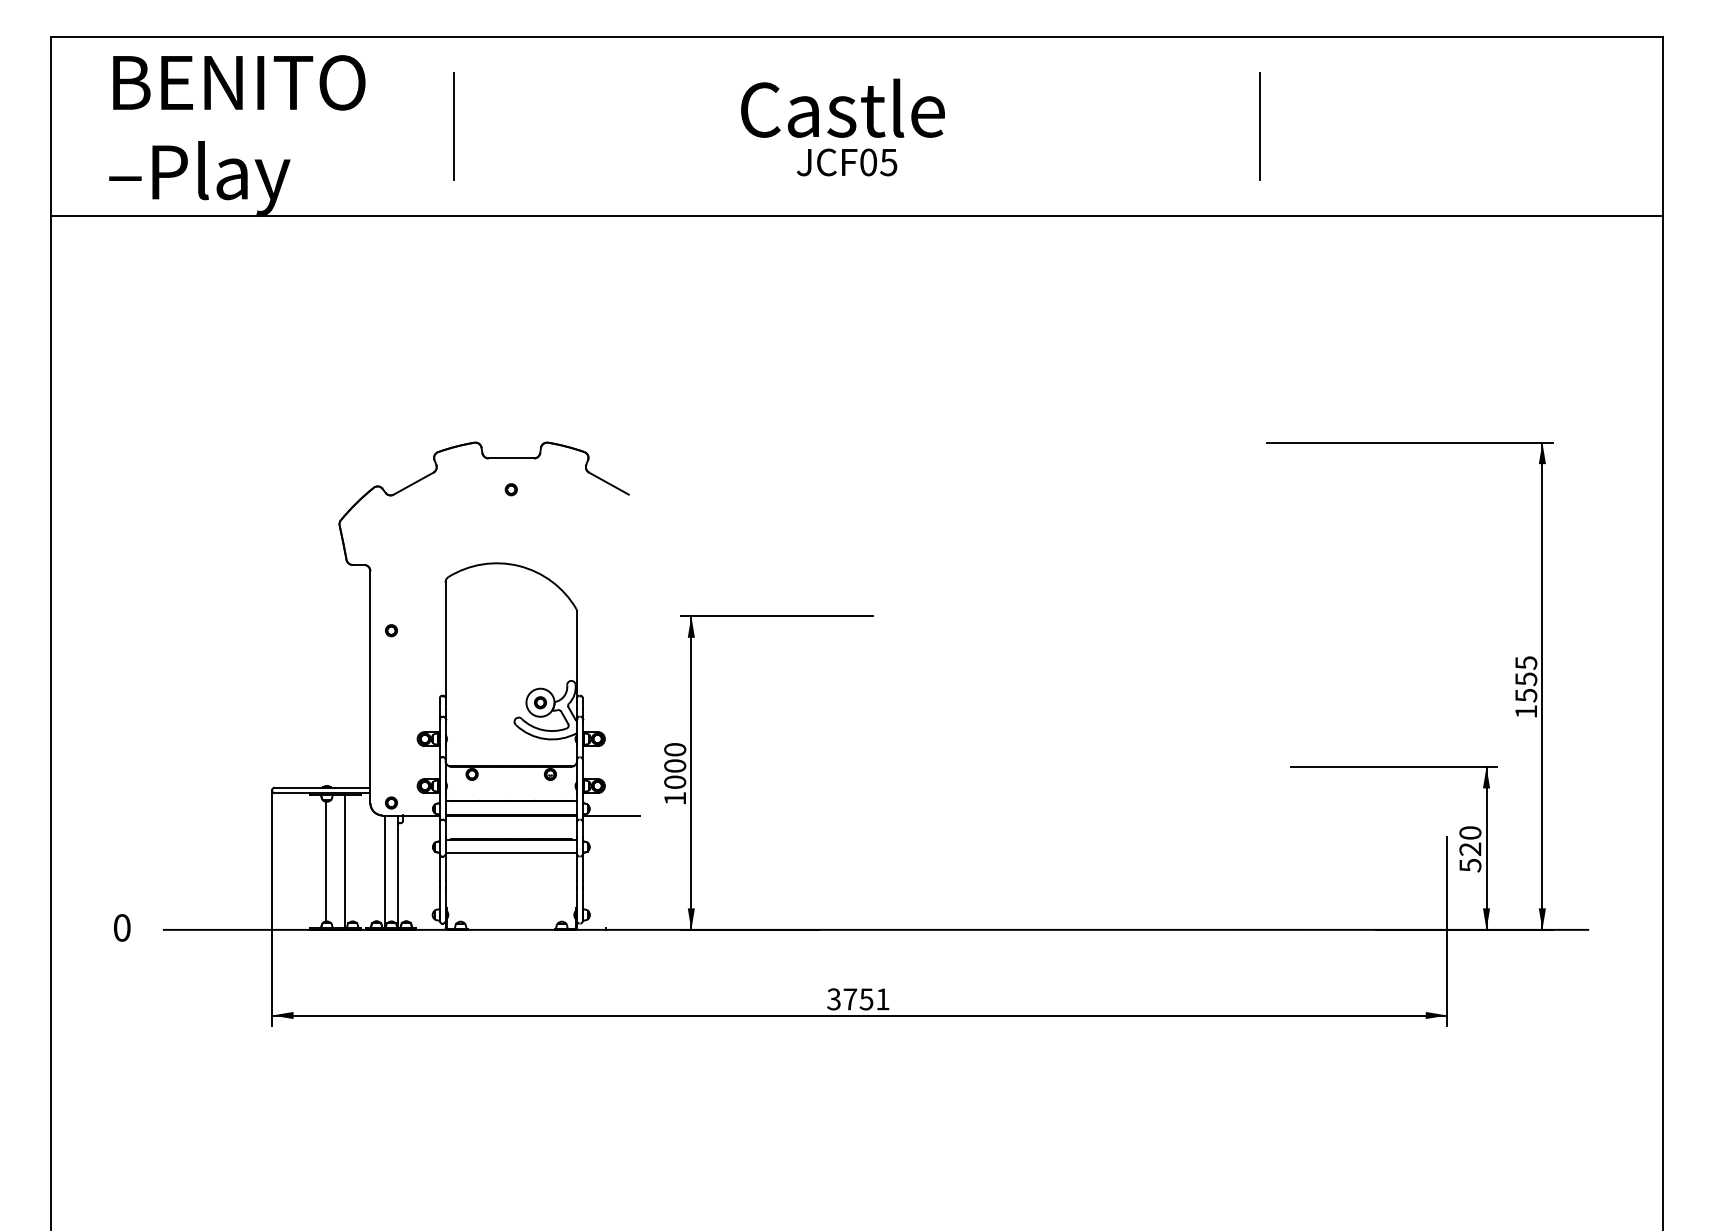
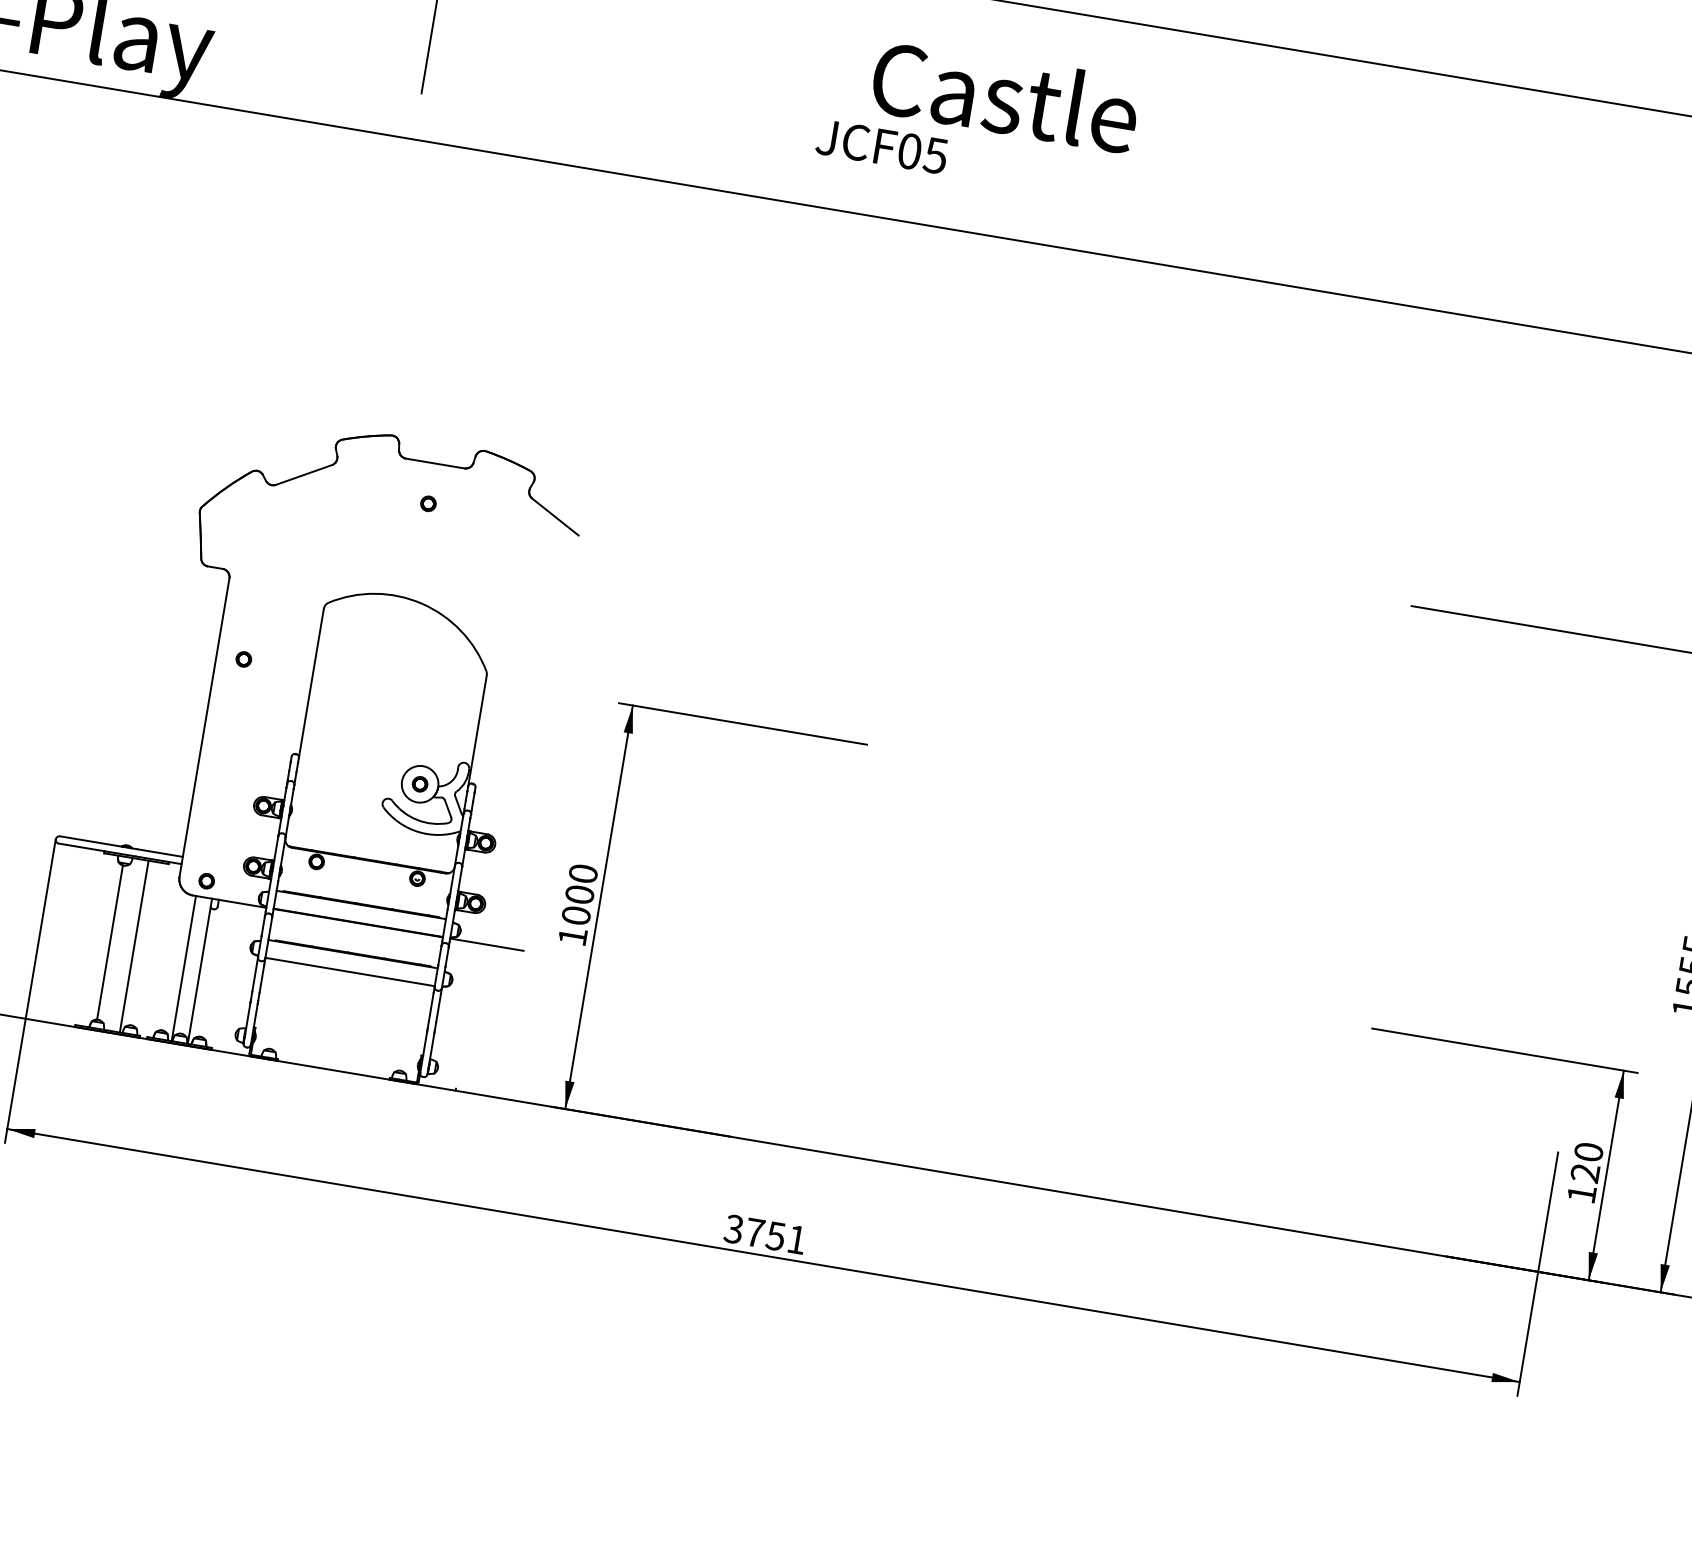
text: (842, 107) -> (1005, 94), moved
line: (1259, 126) -> (1469, 197), removed
text: (846, 162) -> (881, 146), moved
text: (1470, 865) -> (1581, 1194), 520 -> 120

